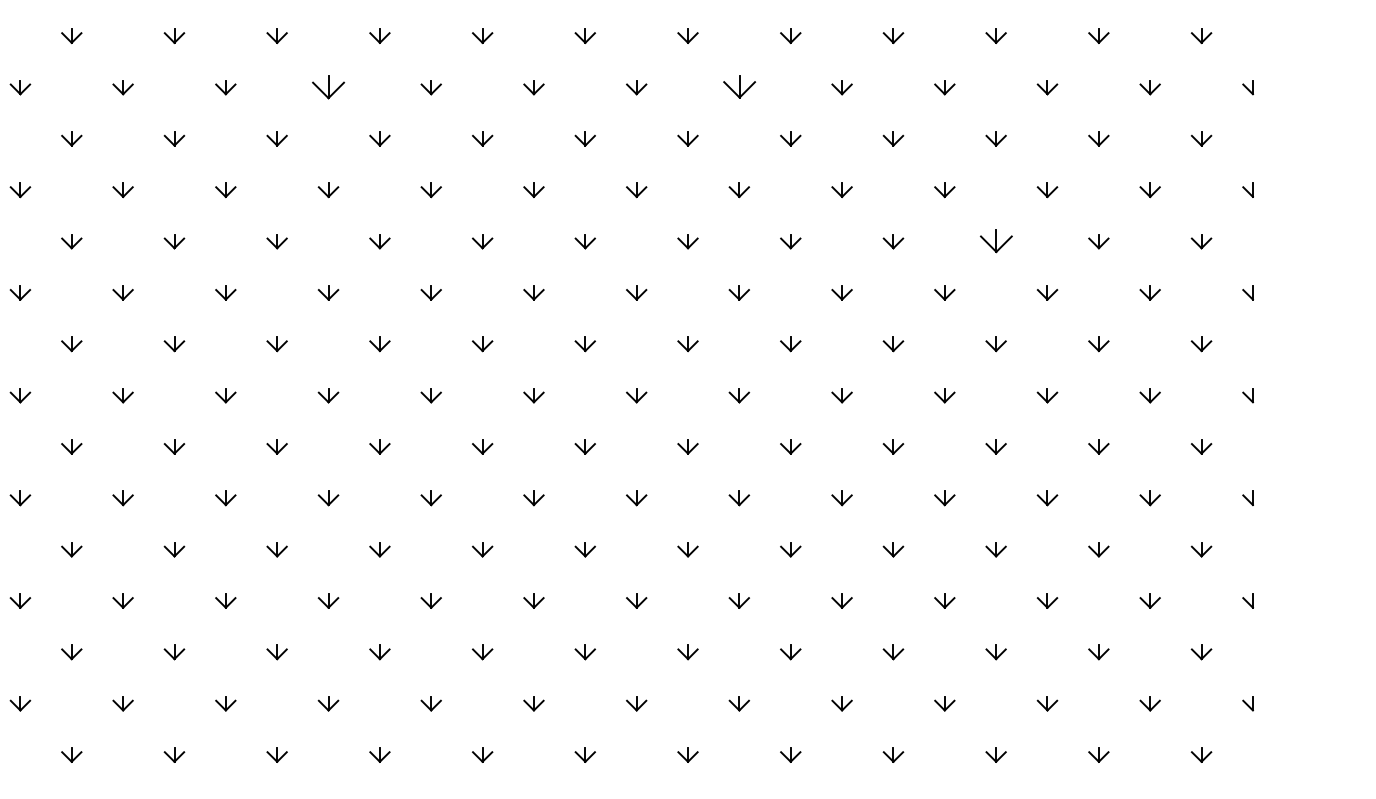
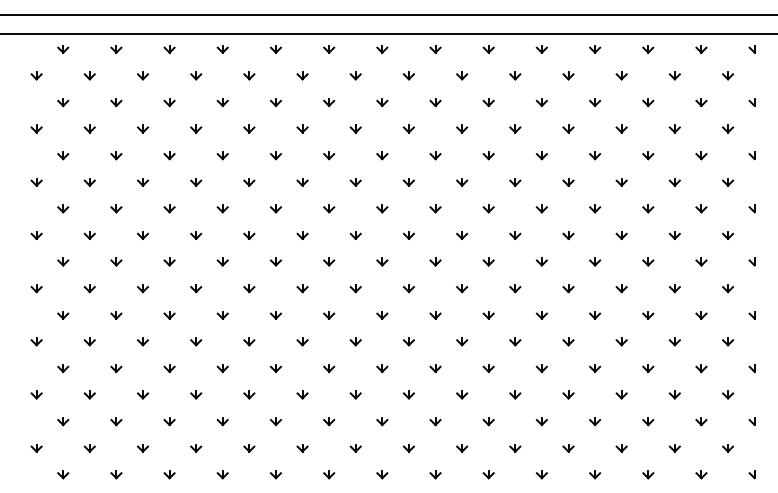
part: (327, 87) -> (275, 102), size x0.62
part: (738, 87) -> (488, 102), size x0.62
part: (995, 242) -> (621, 182), size x0.62

